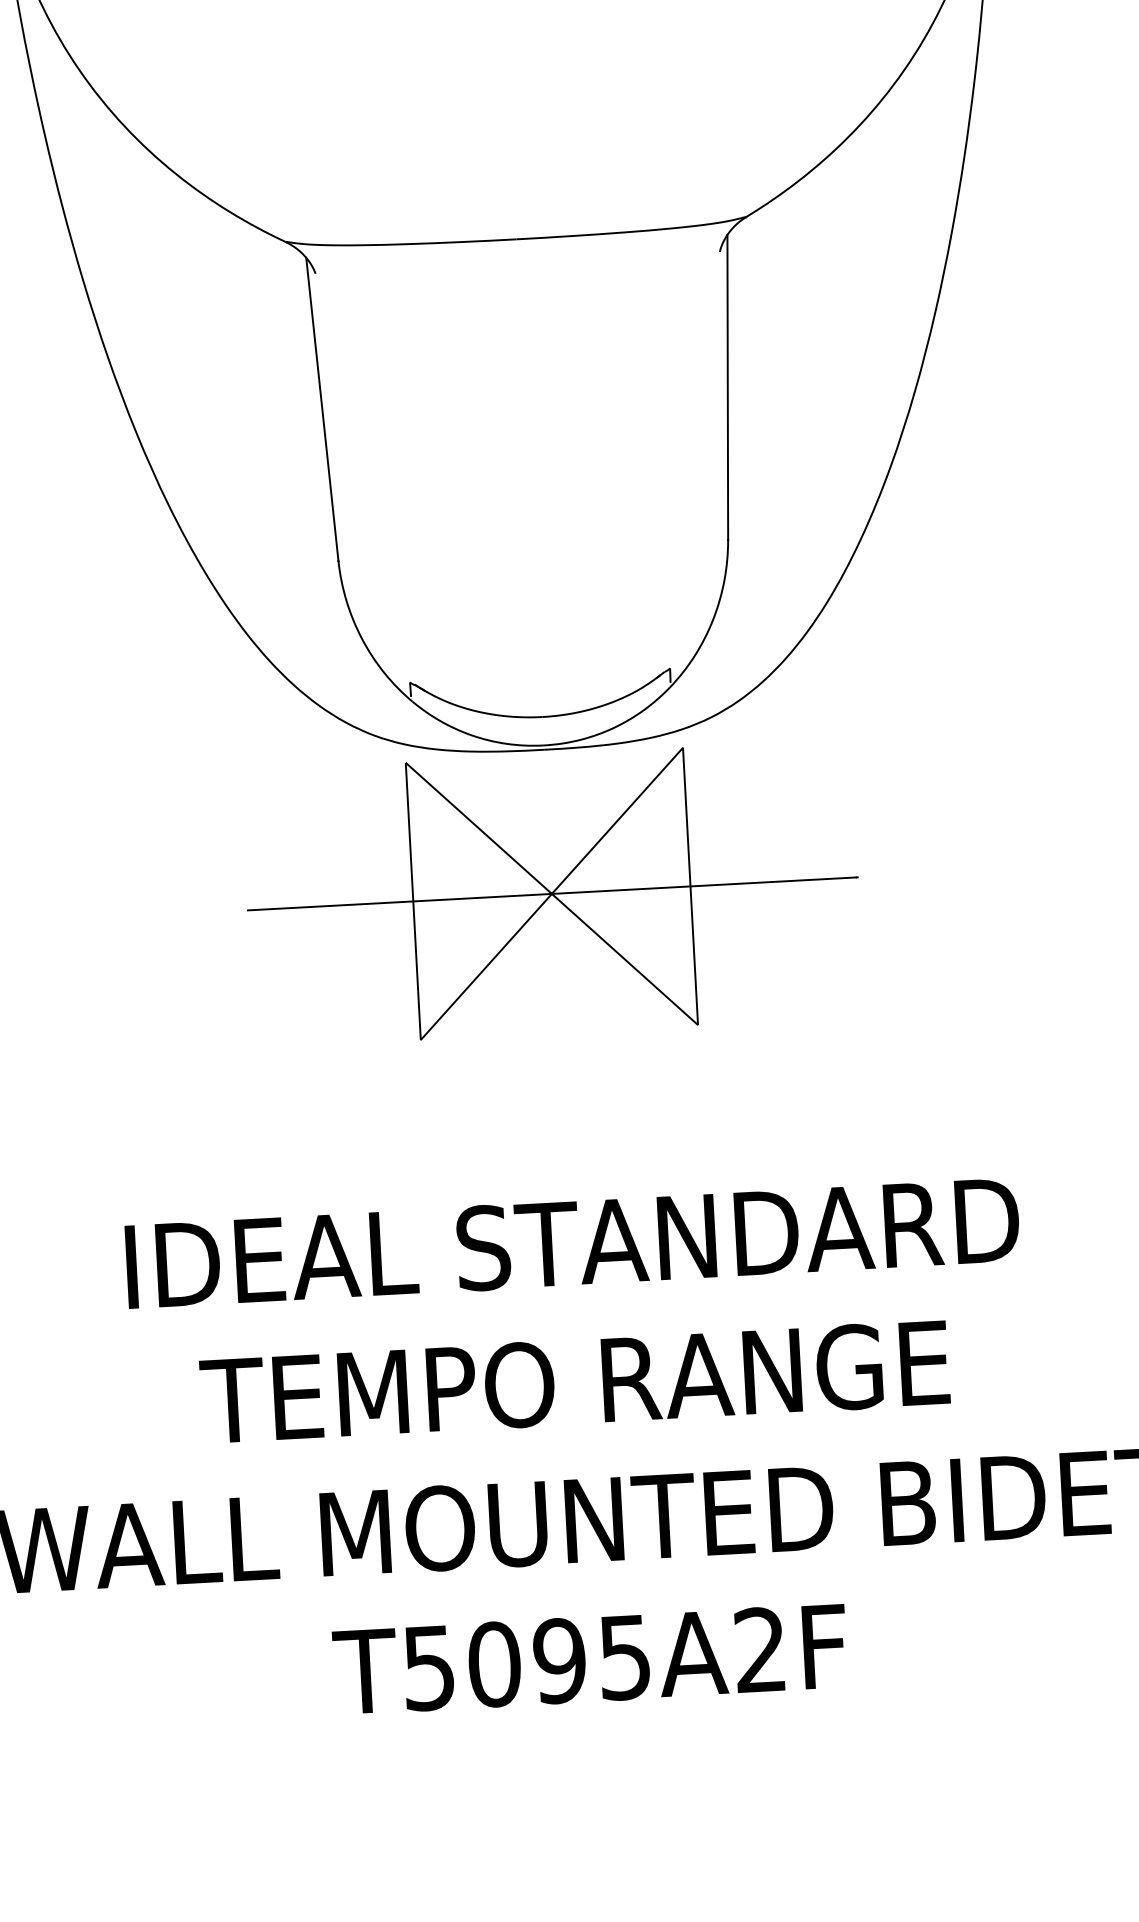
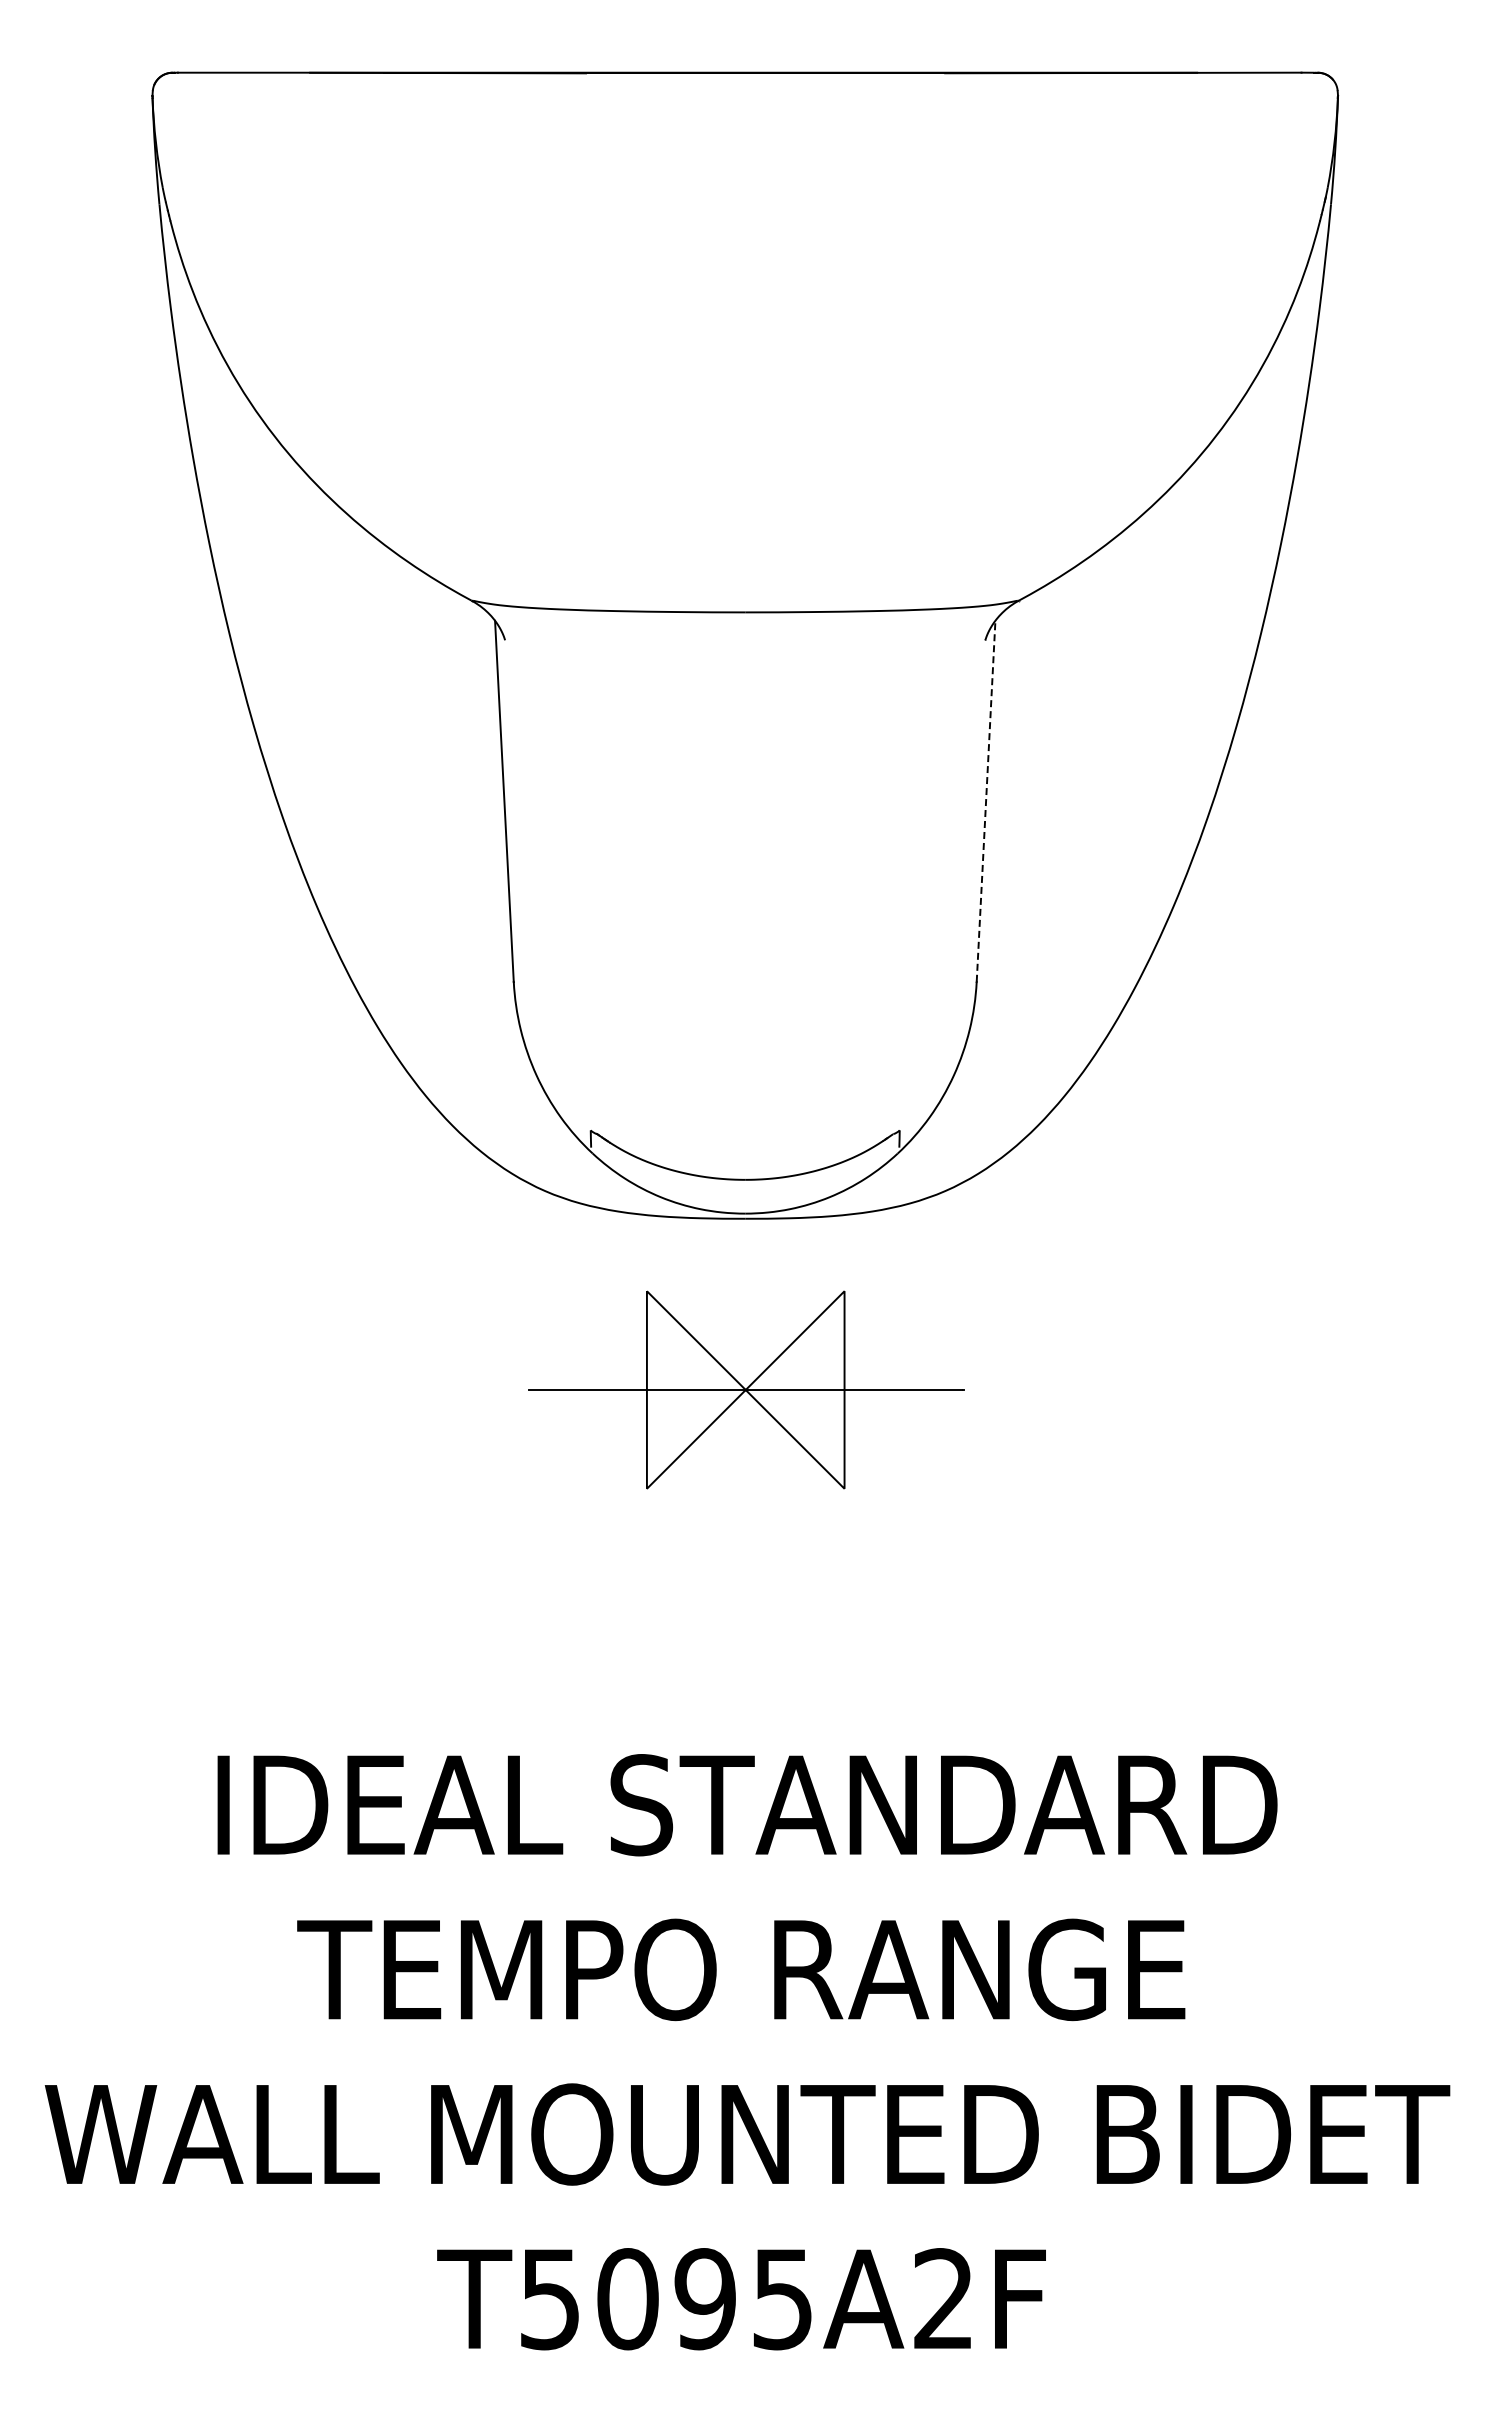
line: (728, 387) -> (986, 801), solid -> dashed
part: (552, 893) -> (746, 1389), size x0.6

